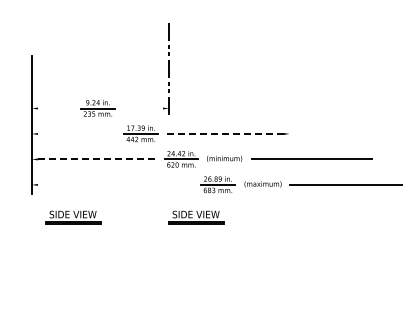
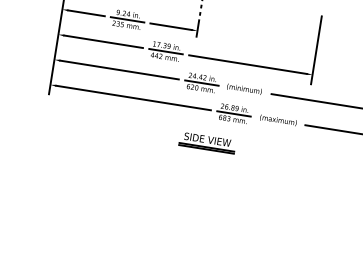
line: (56, 108) -> (86, 13), added
line: (142, 108) -> (171, 26), added
line: (289, 108) -> (316, 49), added
line: (77, 133) -> (103, 41), added
line: (224, 133) -> (248, 64), dashed -> solid
line: (98, 159) -> (120, 70), dashed -> solid
line: (115, 184) -> (132, 97), added
part: (73, 217) -> (86, 123), removed

